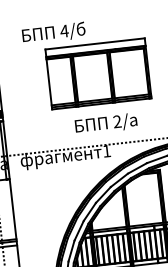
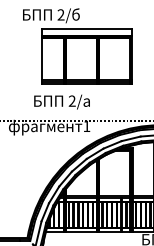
text: (63, 30) -> (60, 14), 4/ -> 2/
text: (105, 123) -> (61, 101), moved

